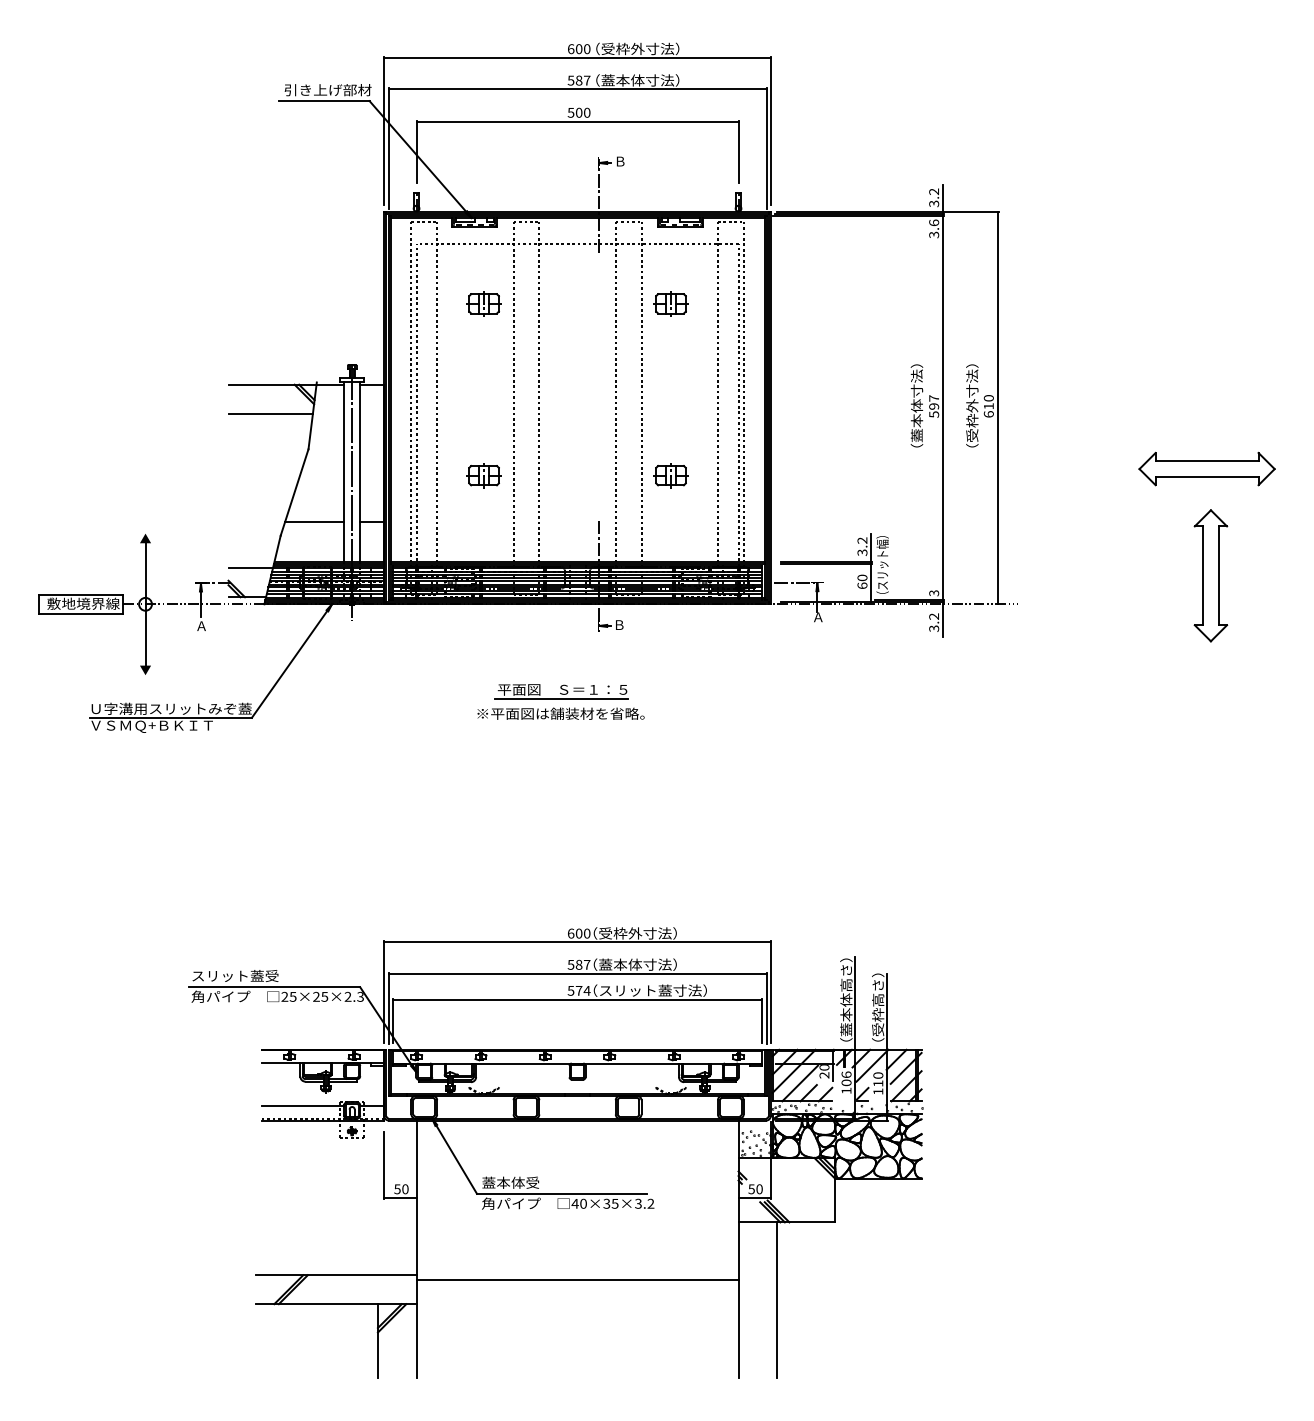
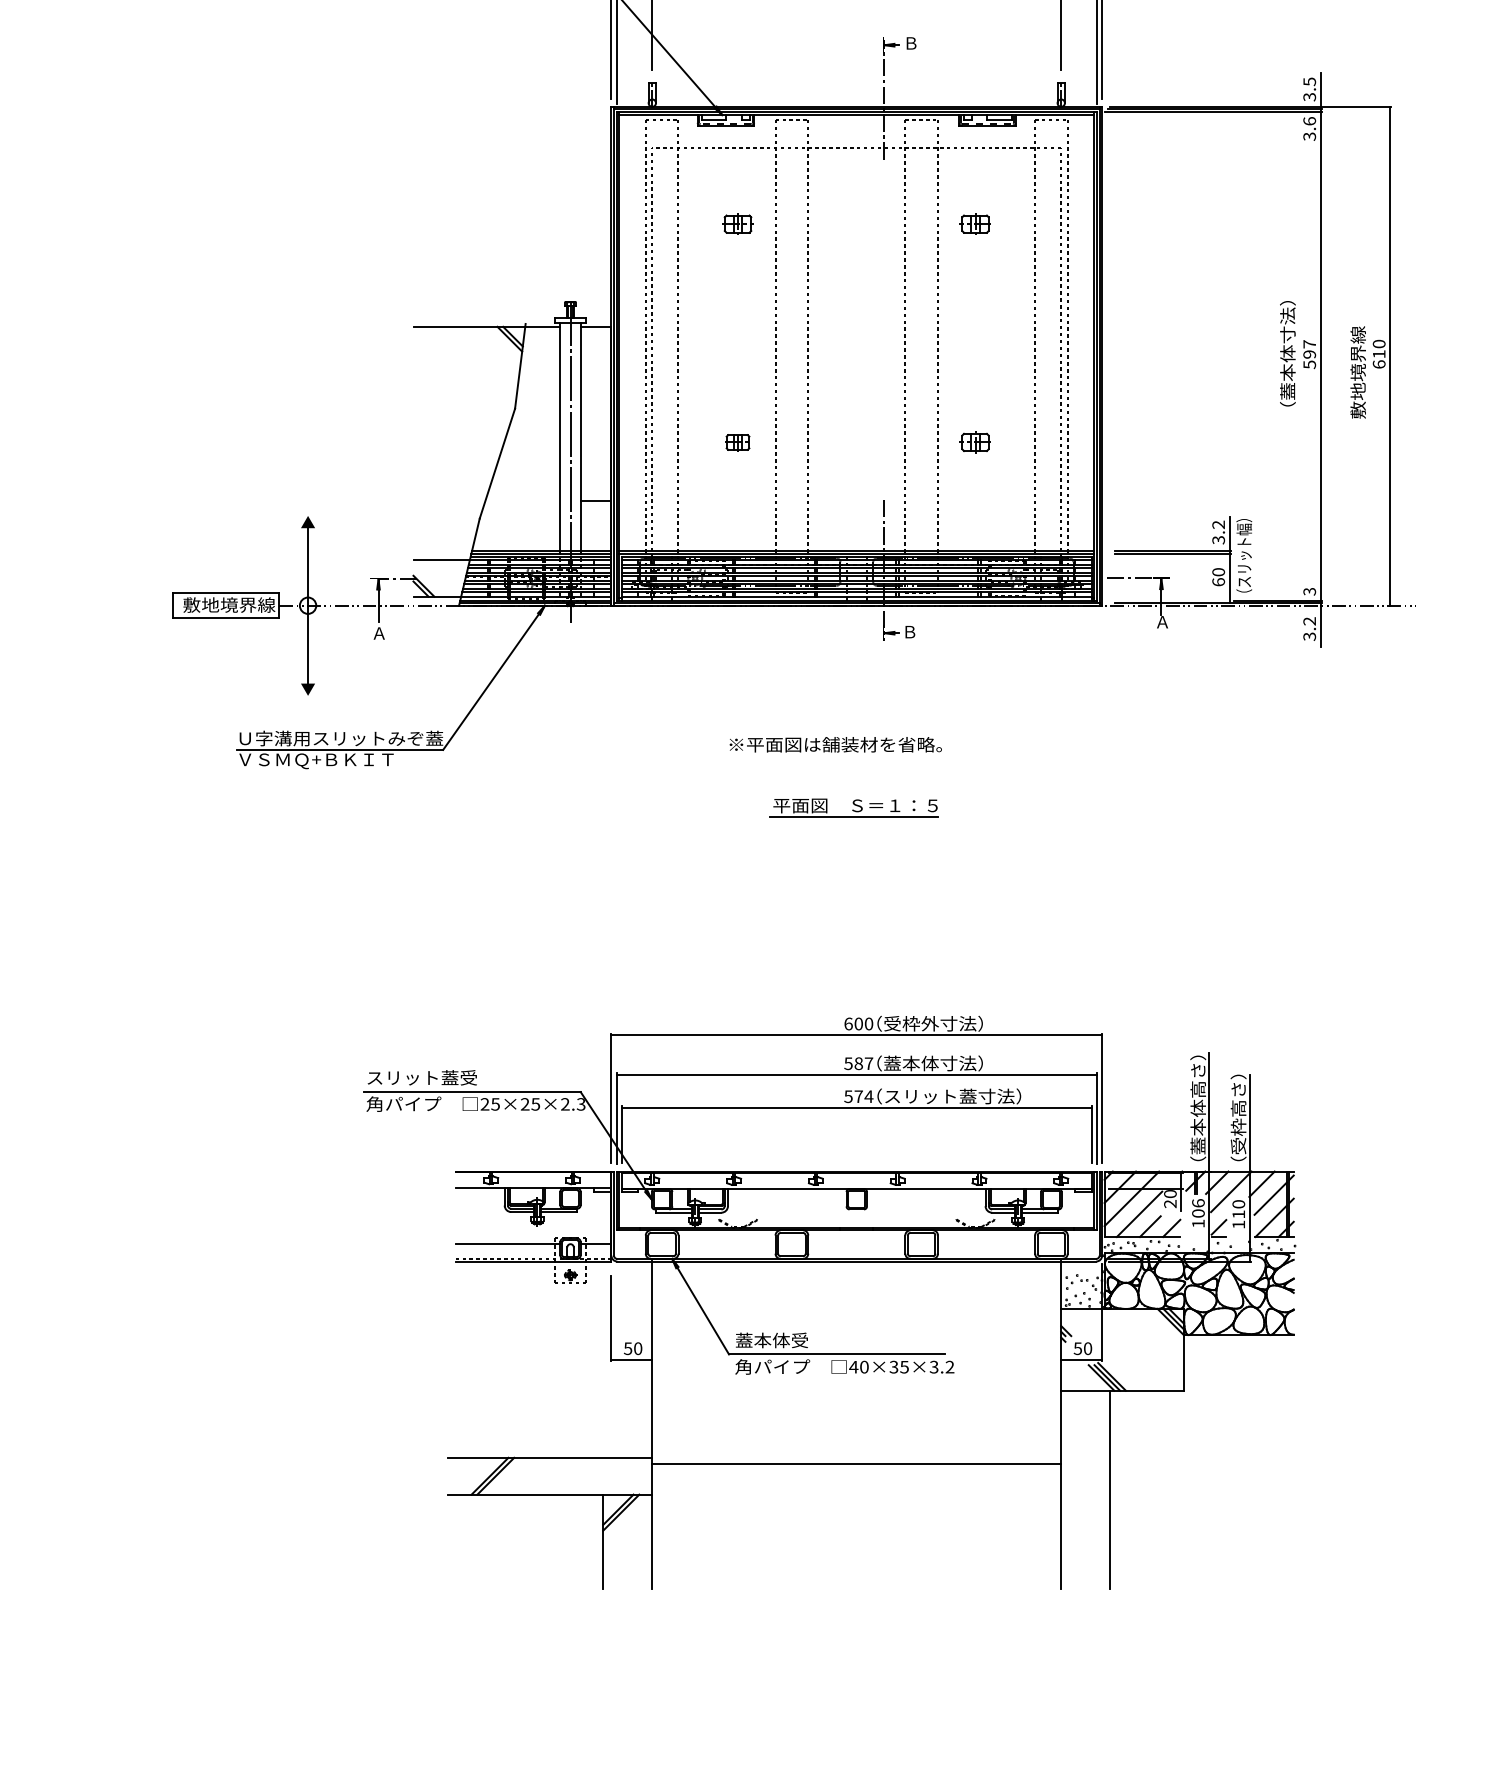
text: (934, 191) -> (1310, 81), 3.2 -> 3.5
part: (483, 303) -> (737, 223), size x0.7
part: (670, 303) -> (974, 223), size x0.7
text: (972, 410) -> (1358, 359), （受枠外寸法） -> 敷地境界線
line: (270, 413) -> (466, 363), removed
part: (483, 475) -> (737, 442), size x0.6
part: (670, 475) -> (974, 442), size x0.7
line: (314, 521) -> (522, 500), removed
part: (561, 691) -> (854, 807), moved

